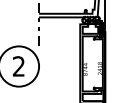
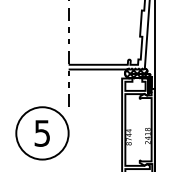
text: (18, 65) -> (41, 132), 2 -> 5

